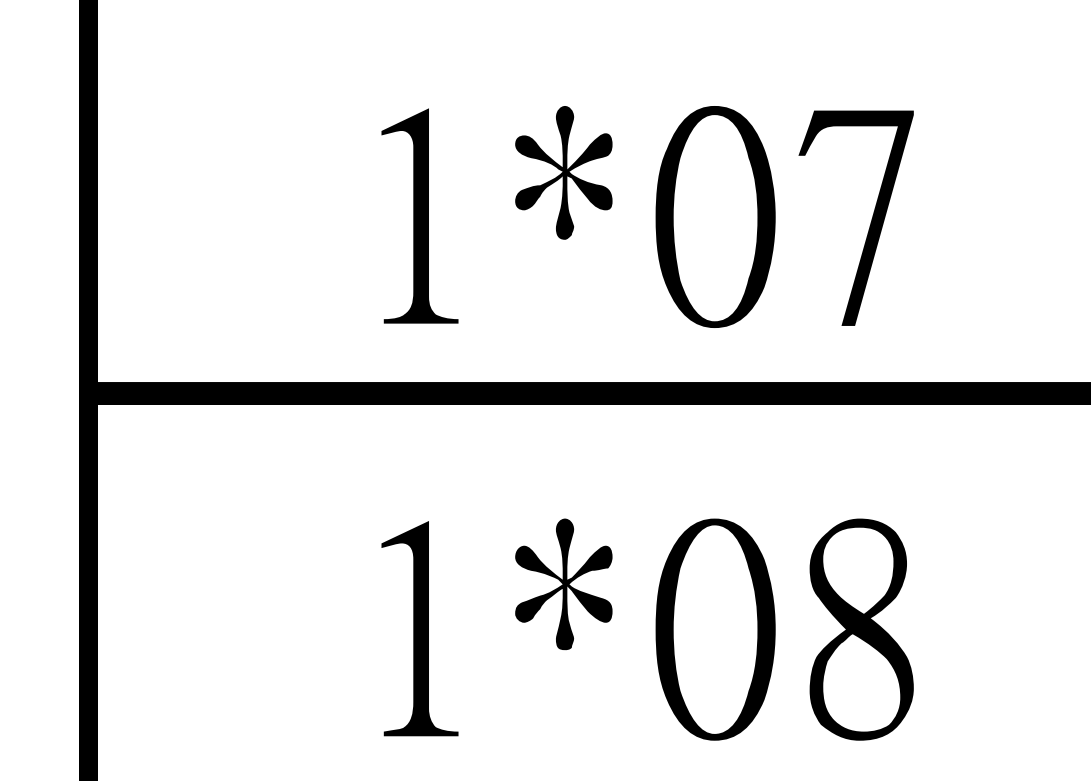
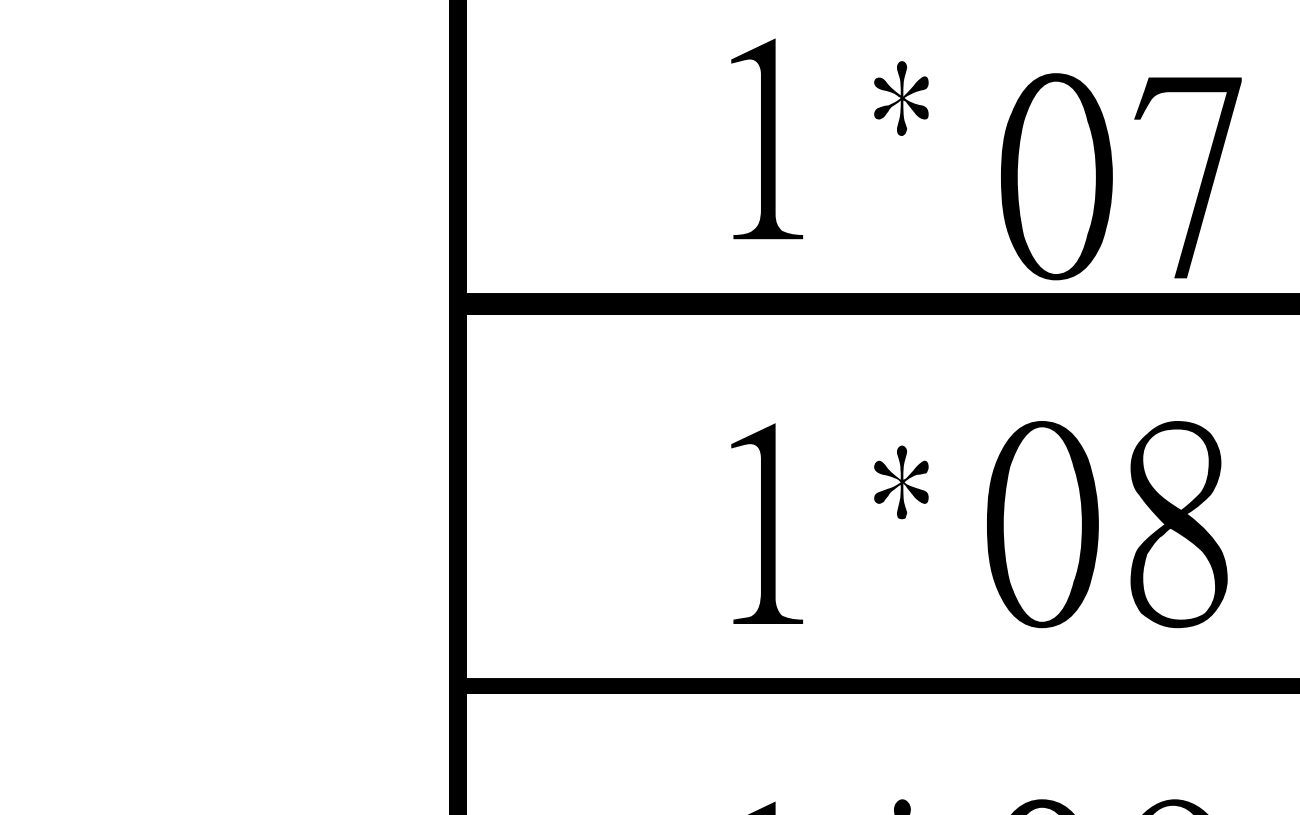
part: (564, 172) -> (901, 98), size x0.6
part: (775, 216) -> (1112, 176), moved
part: (564, 584) -> (901, 482), size x0.6

